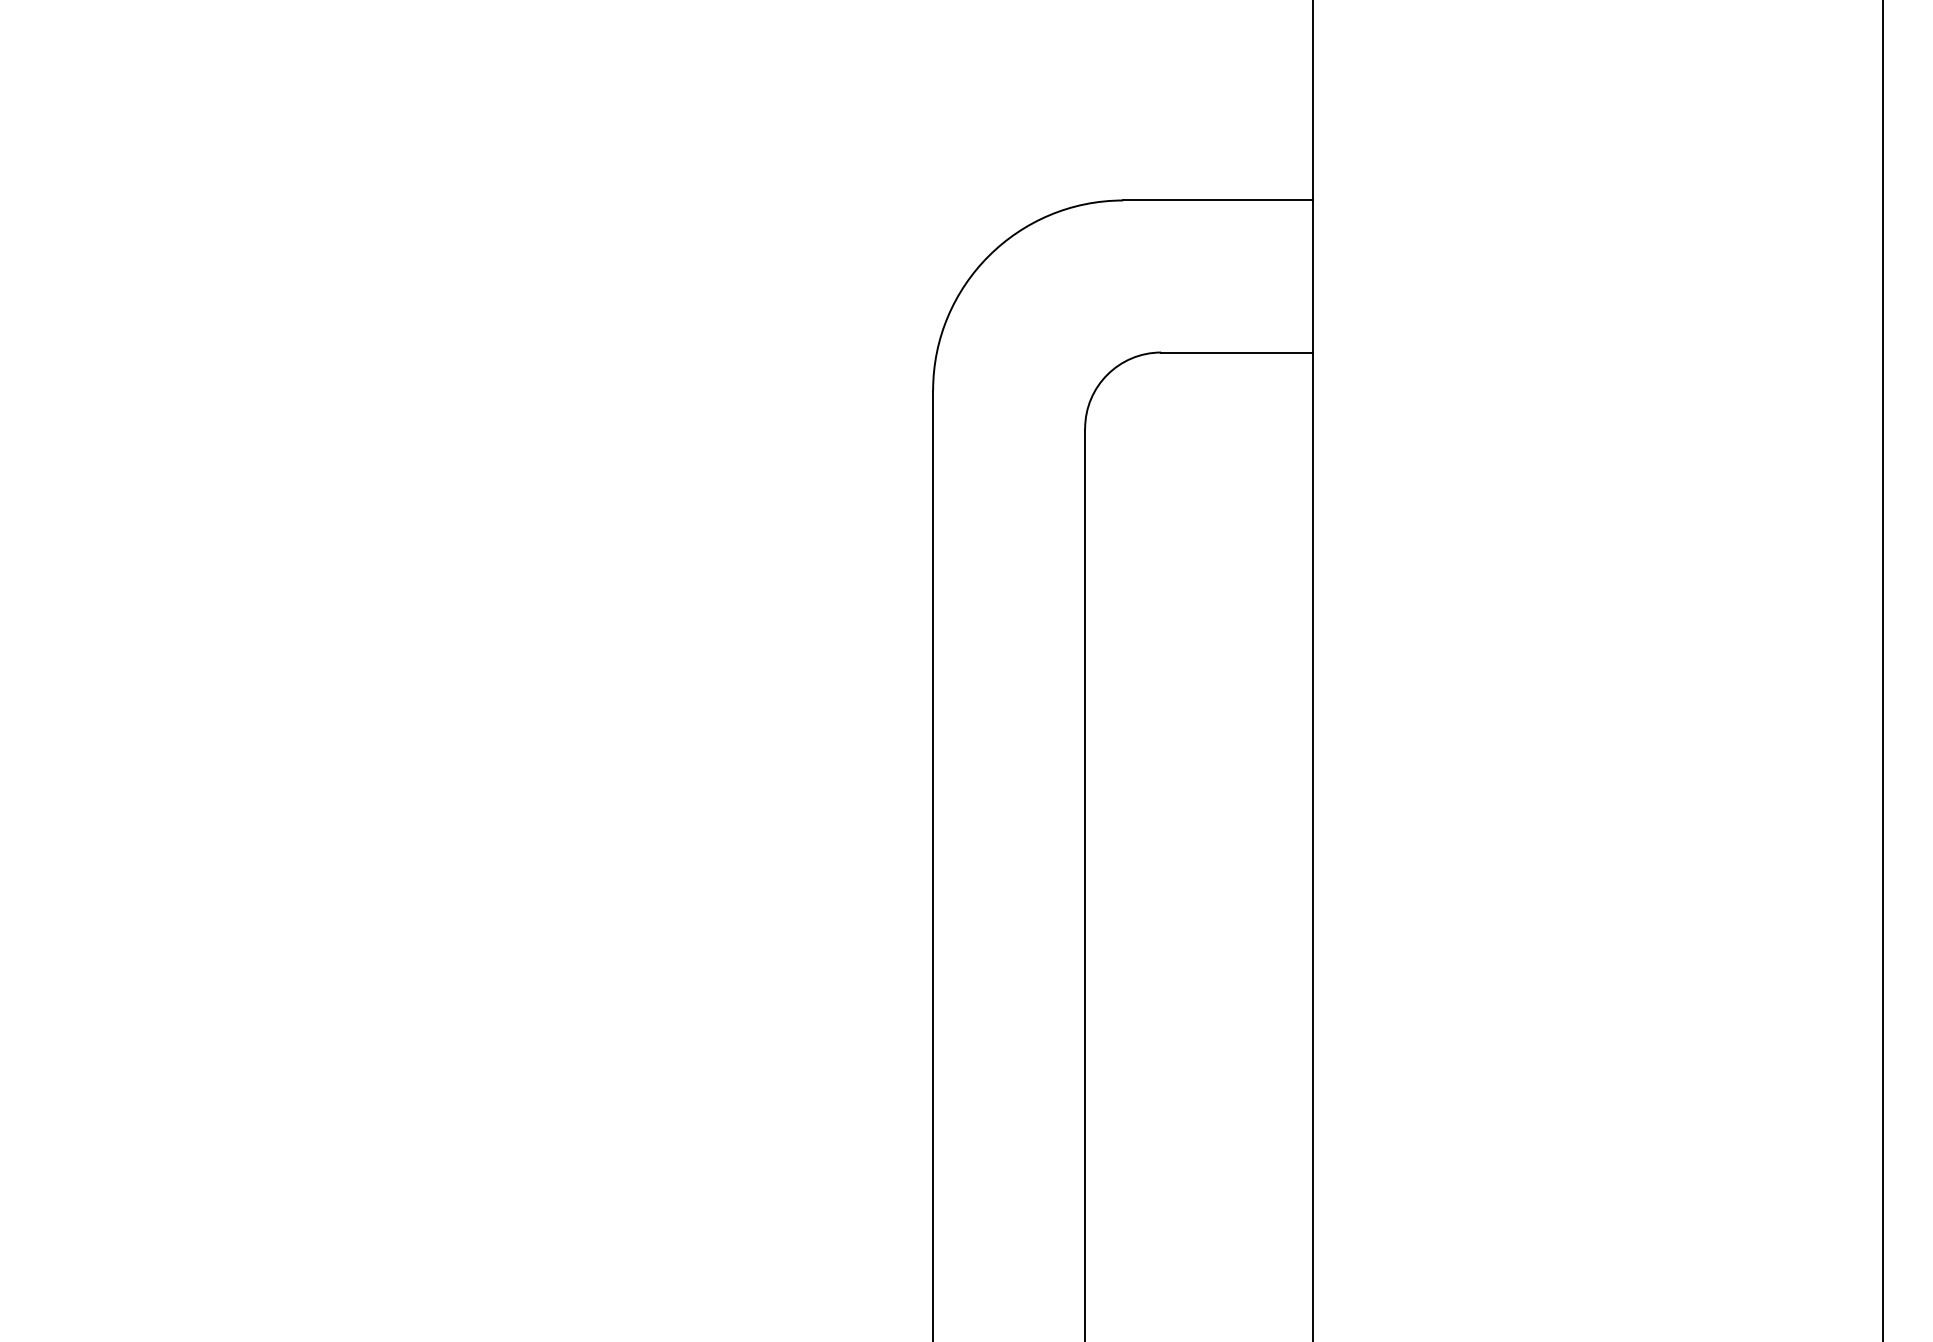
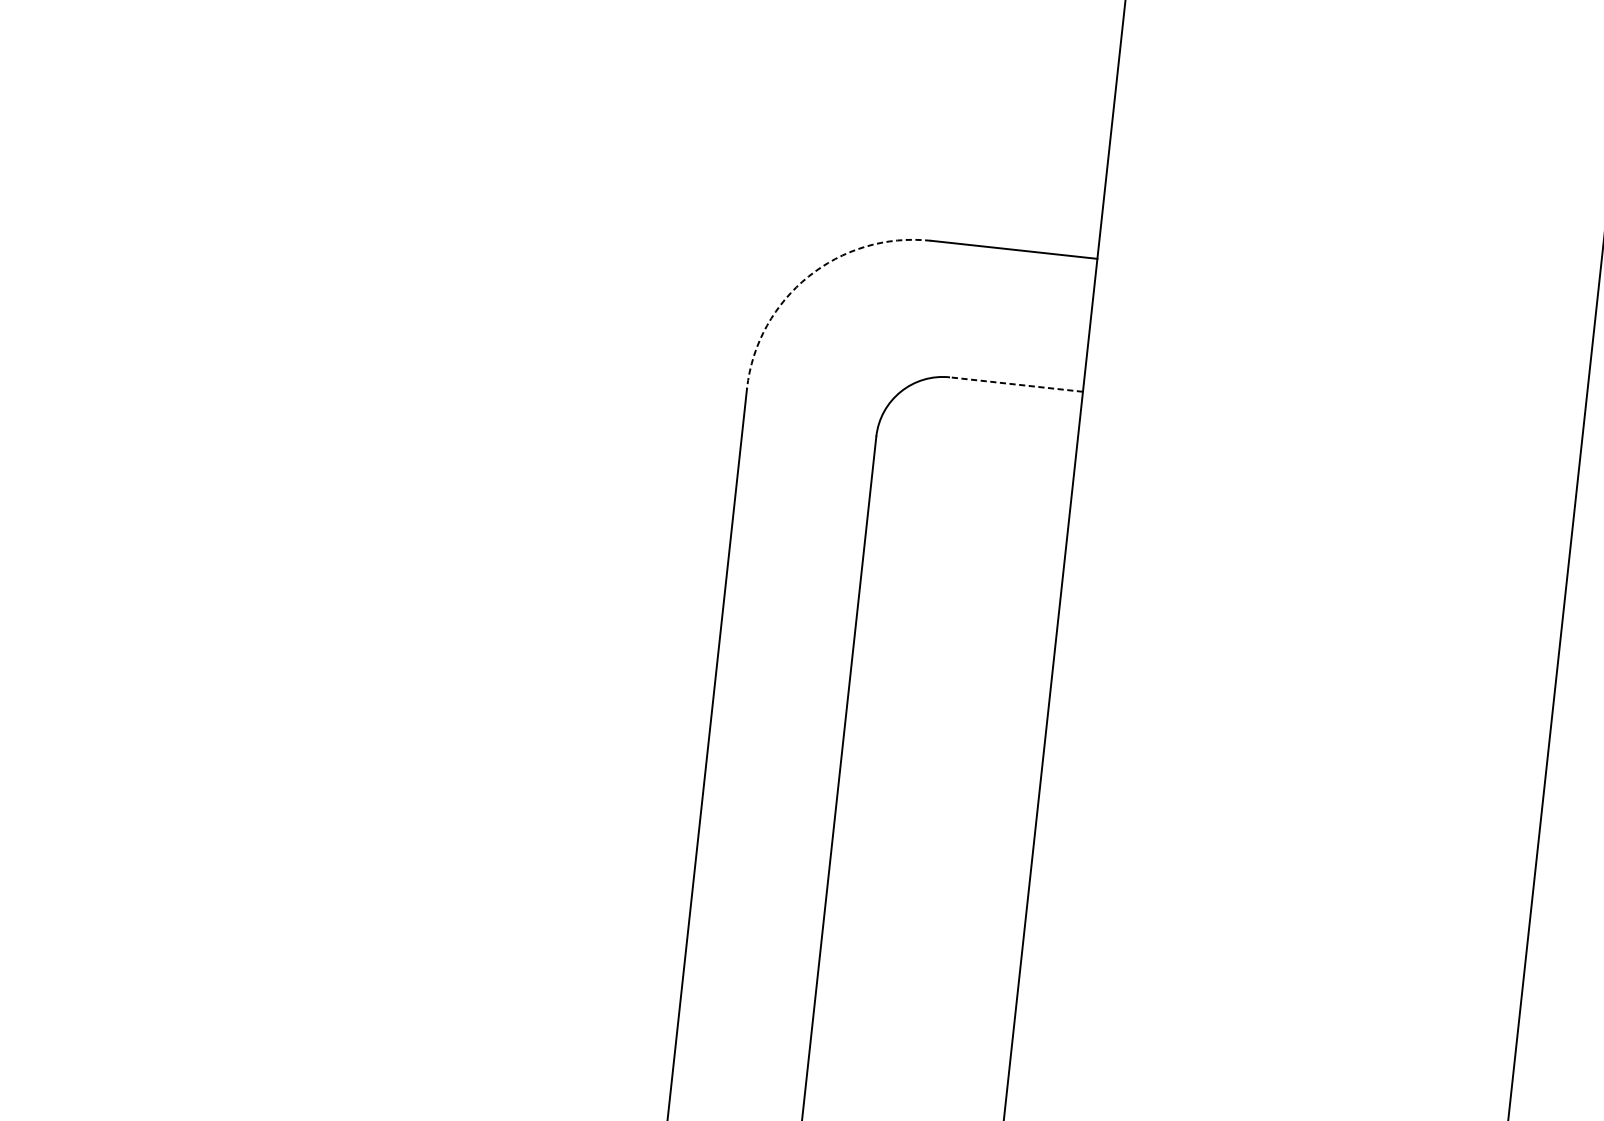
arc: (988, 256) -> (808, 276), solid -> dashed
line: (1236, 352) -> (1015, 384), solid -> dashed

